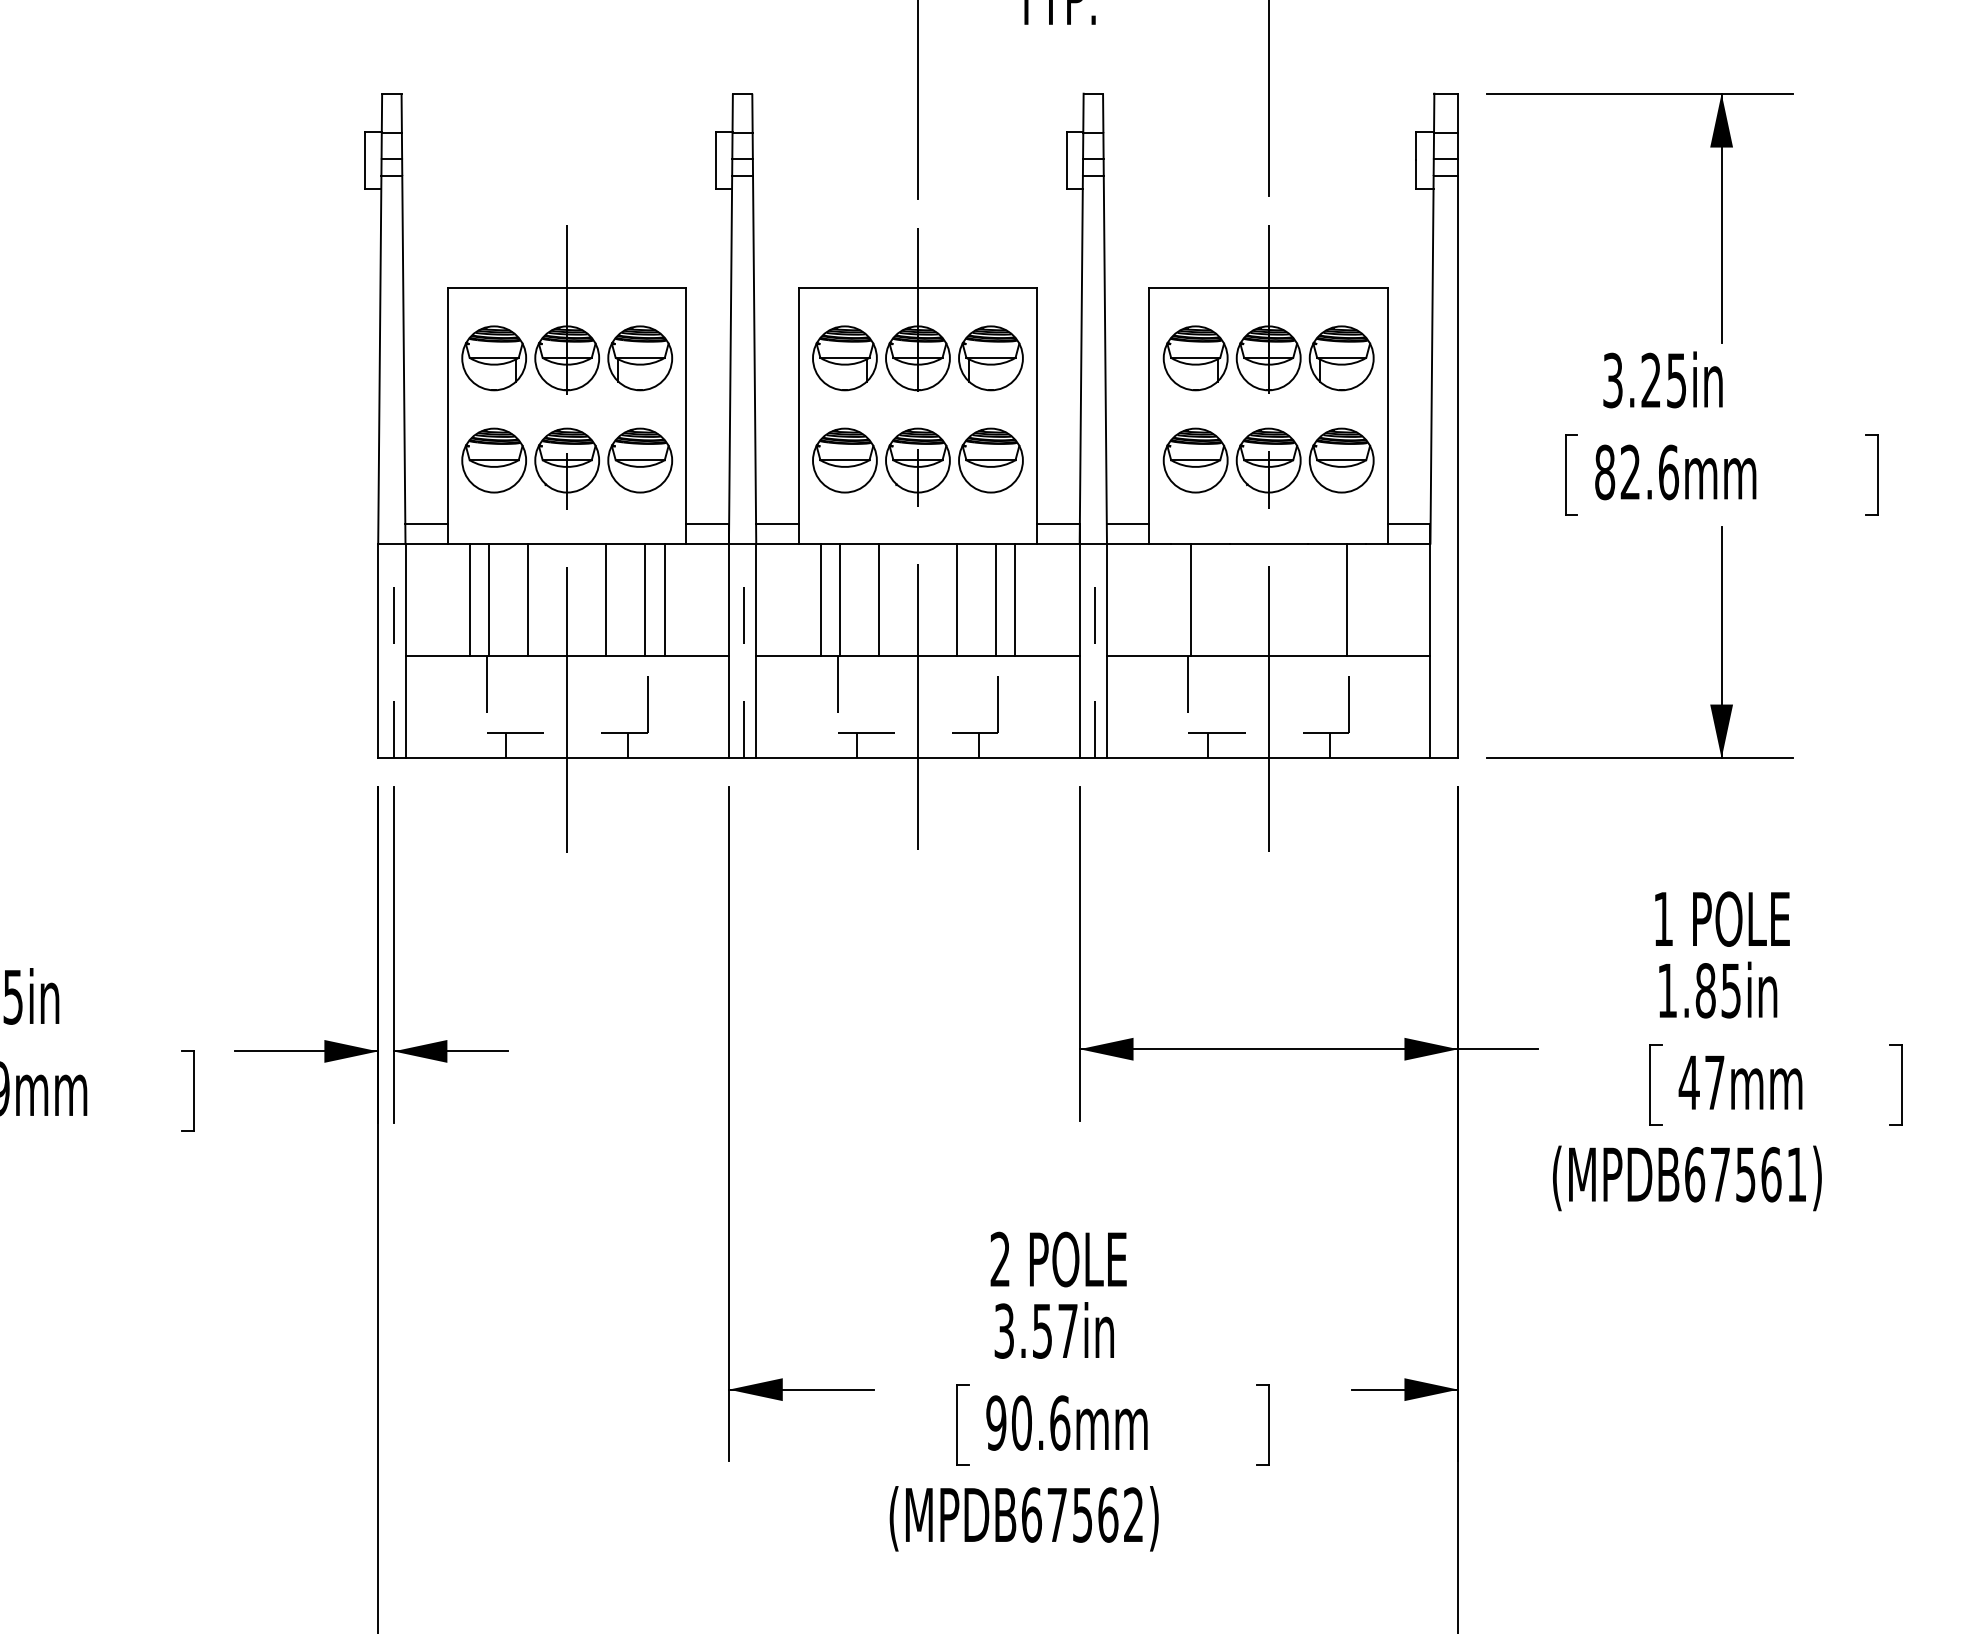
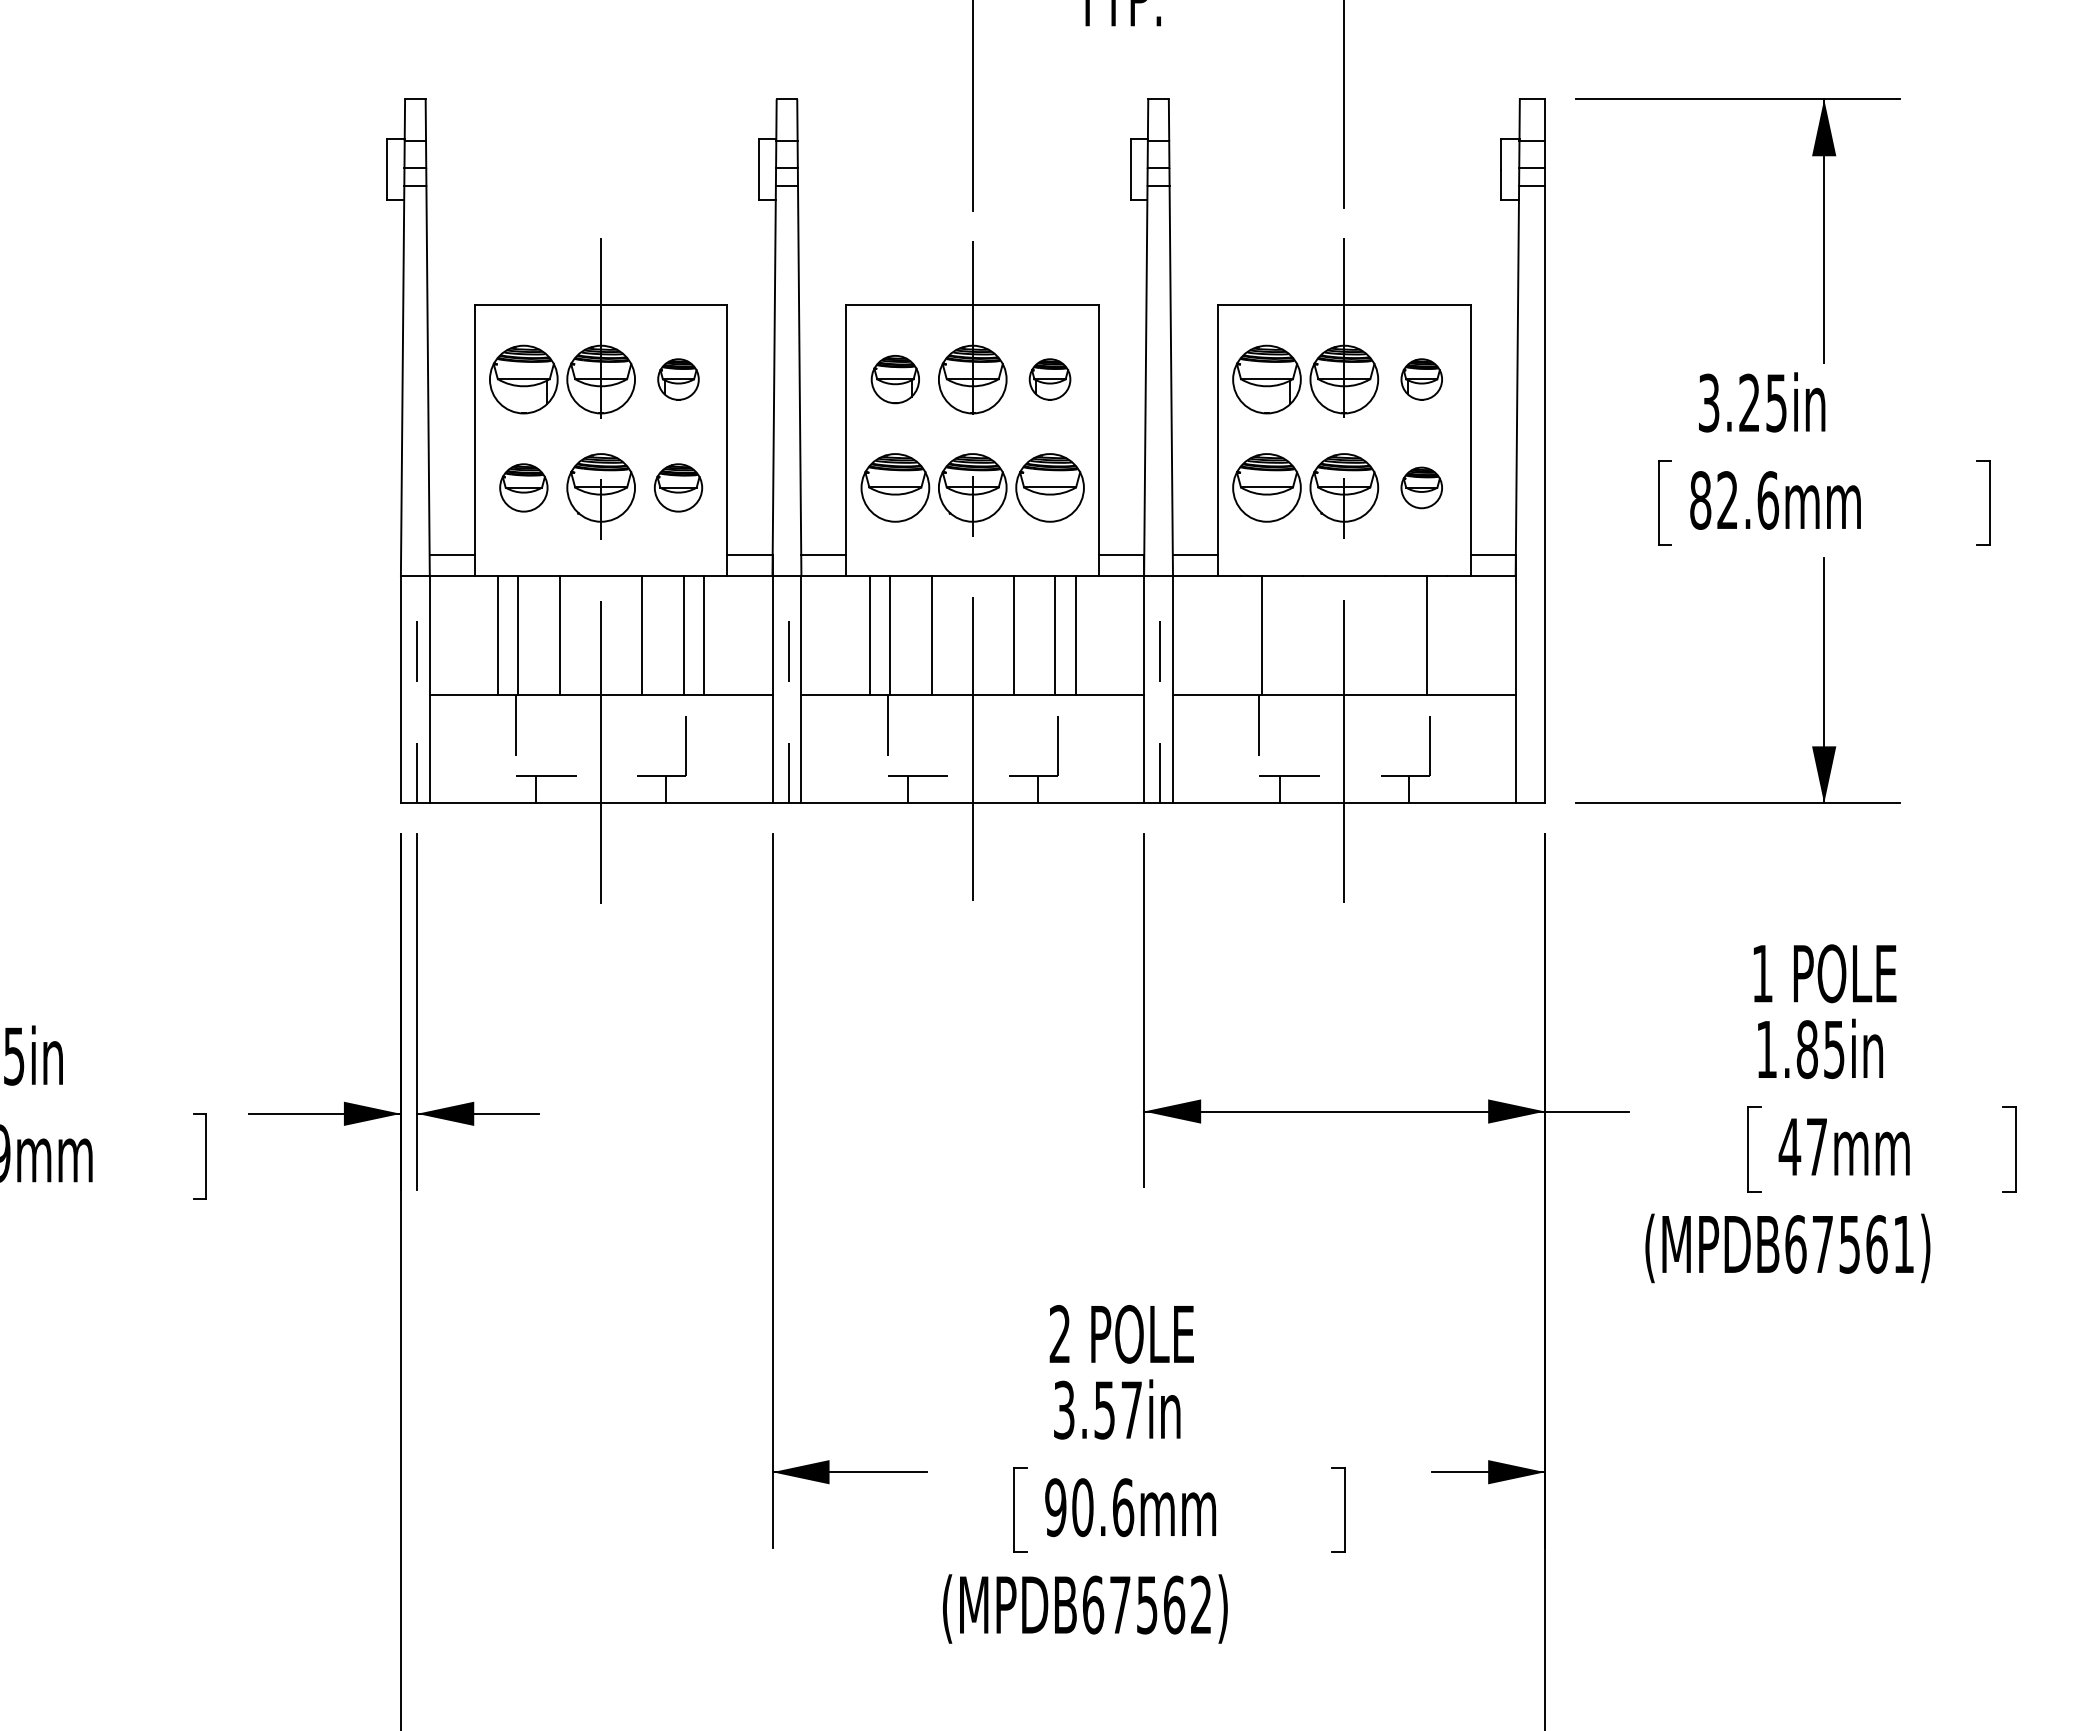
part: (640, 358) -> (678, 379), size x0.6
part: (845, 358) -> (895, 379), size x0.7
part: (990, 358) -> (1049, 379), size x0.6
part: (1341, 358) -> (1421, 379), size x0.6
part: (493, 460) -> (523, 487), size x0.7
part: (640, 460) -> (678, 487), size x0.7
part: (1341, 460) -> (1421, 487), size x0.6

